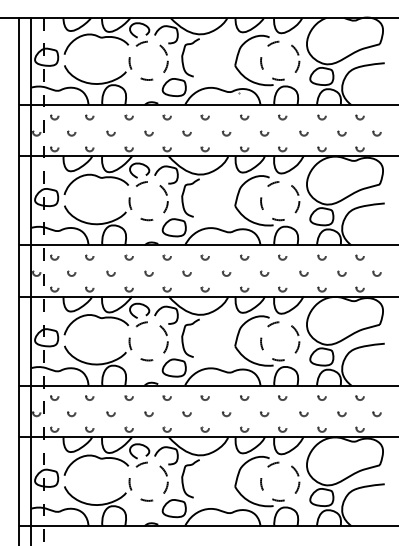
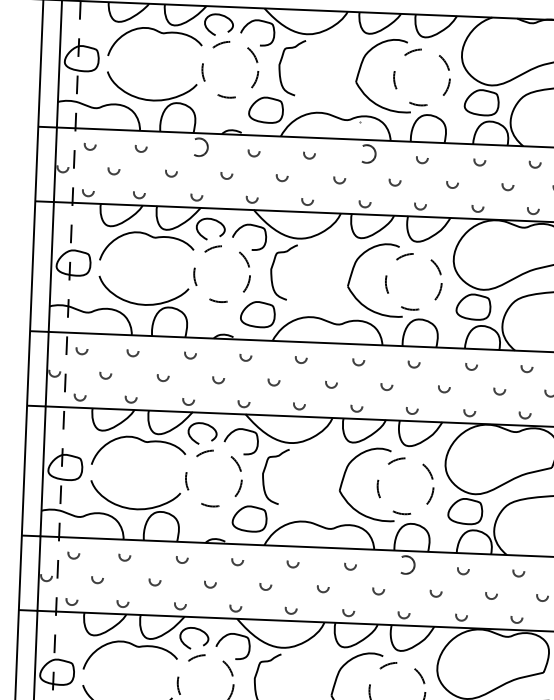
circle: (128, 117) -> (197, 151), size x1.6
circle: (244, 117) -> (366, 157), size x1.6
circle: (282, 397) -> (405, 568), size x1.6

